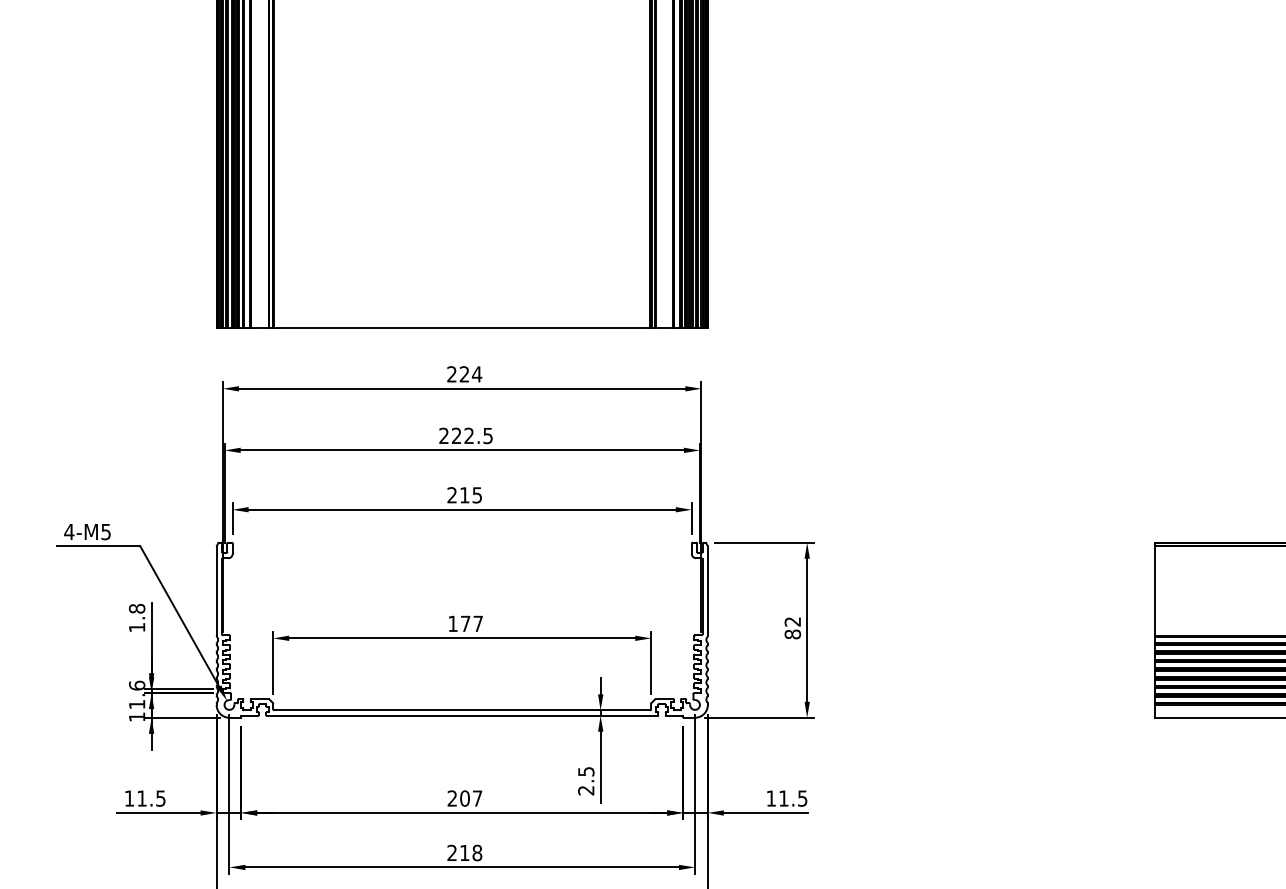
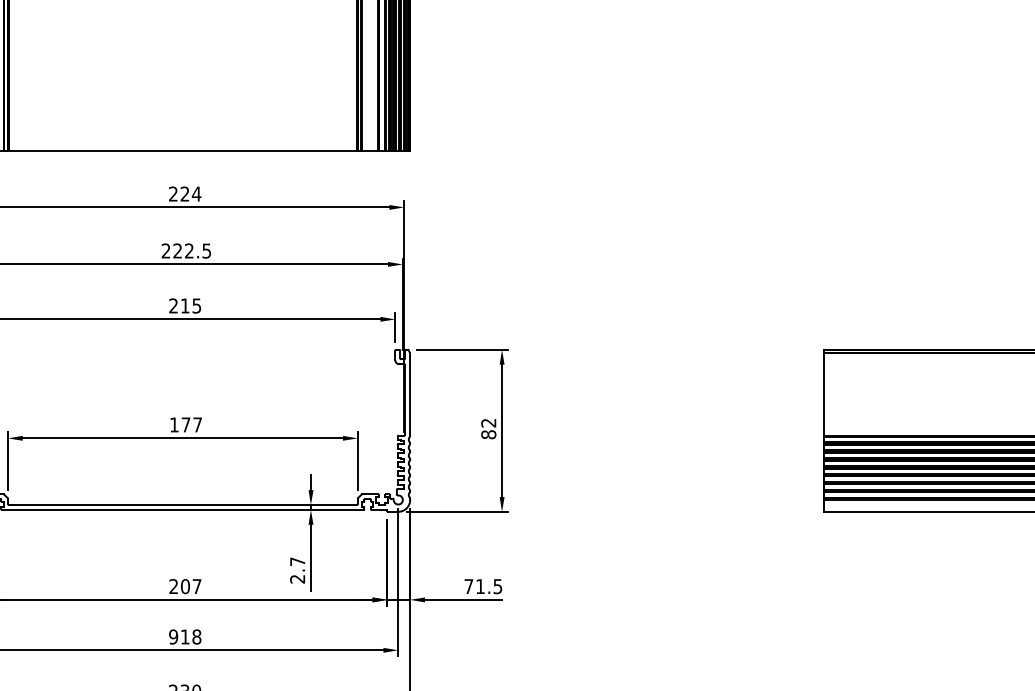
text: (586, 771) -> (297, 561), 2.5 -> 2.7
text: (770, 798) -> (468, 586), 11.5 -> 71.5
text: (452, 852) -> (173, 636), 218 -> 918

